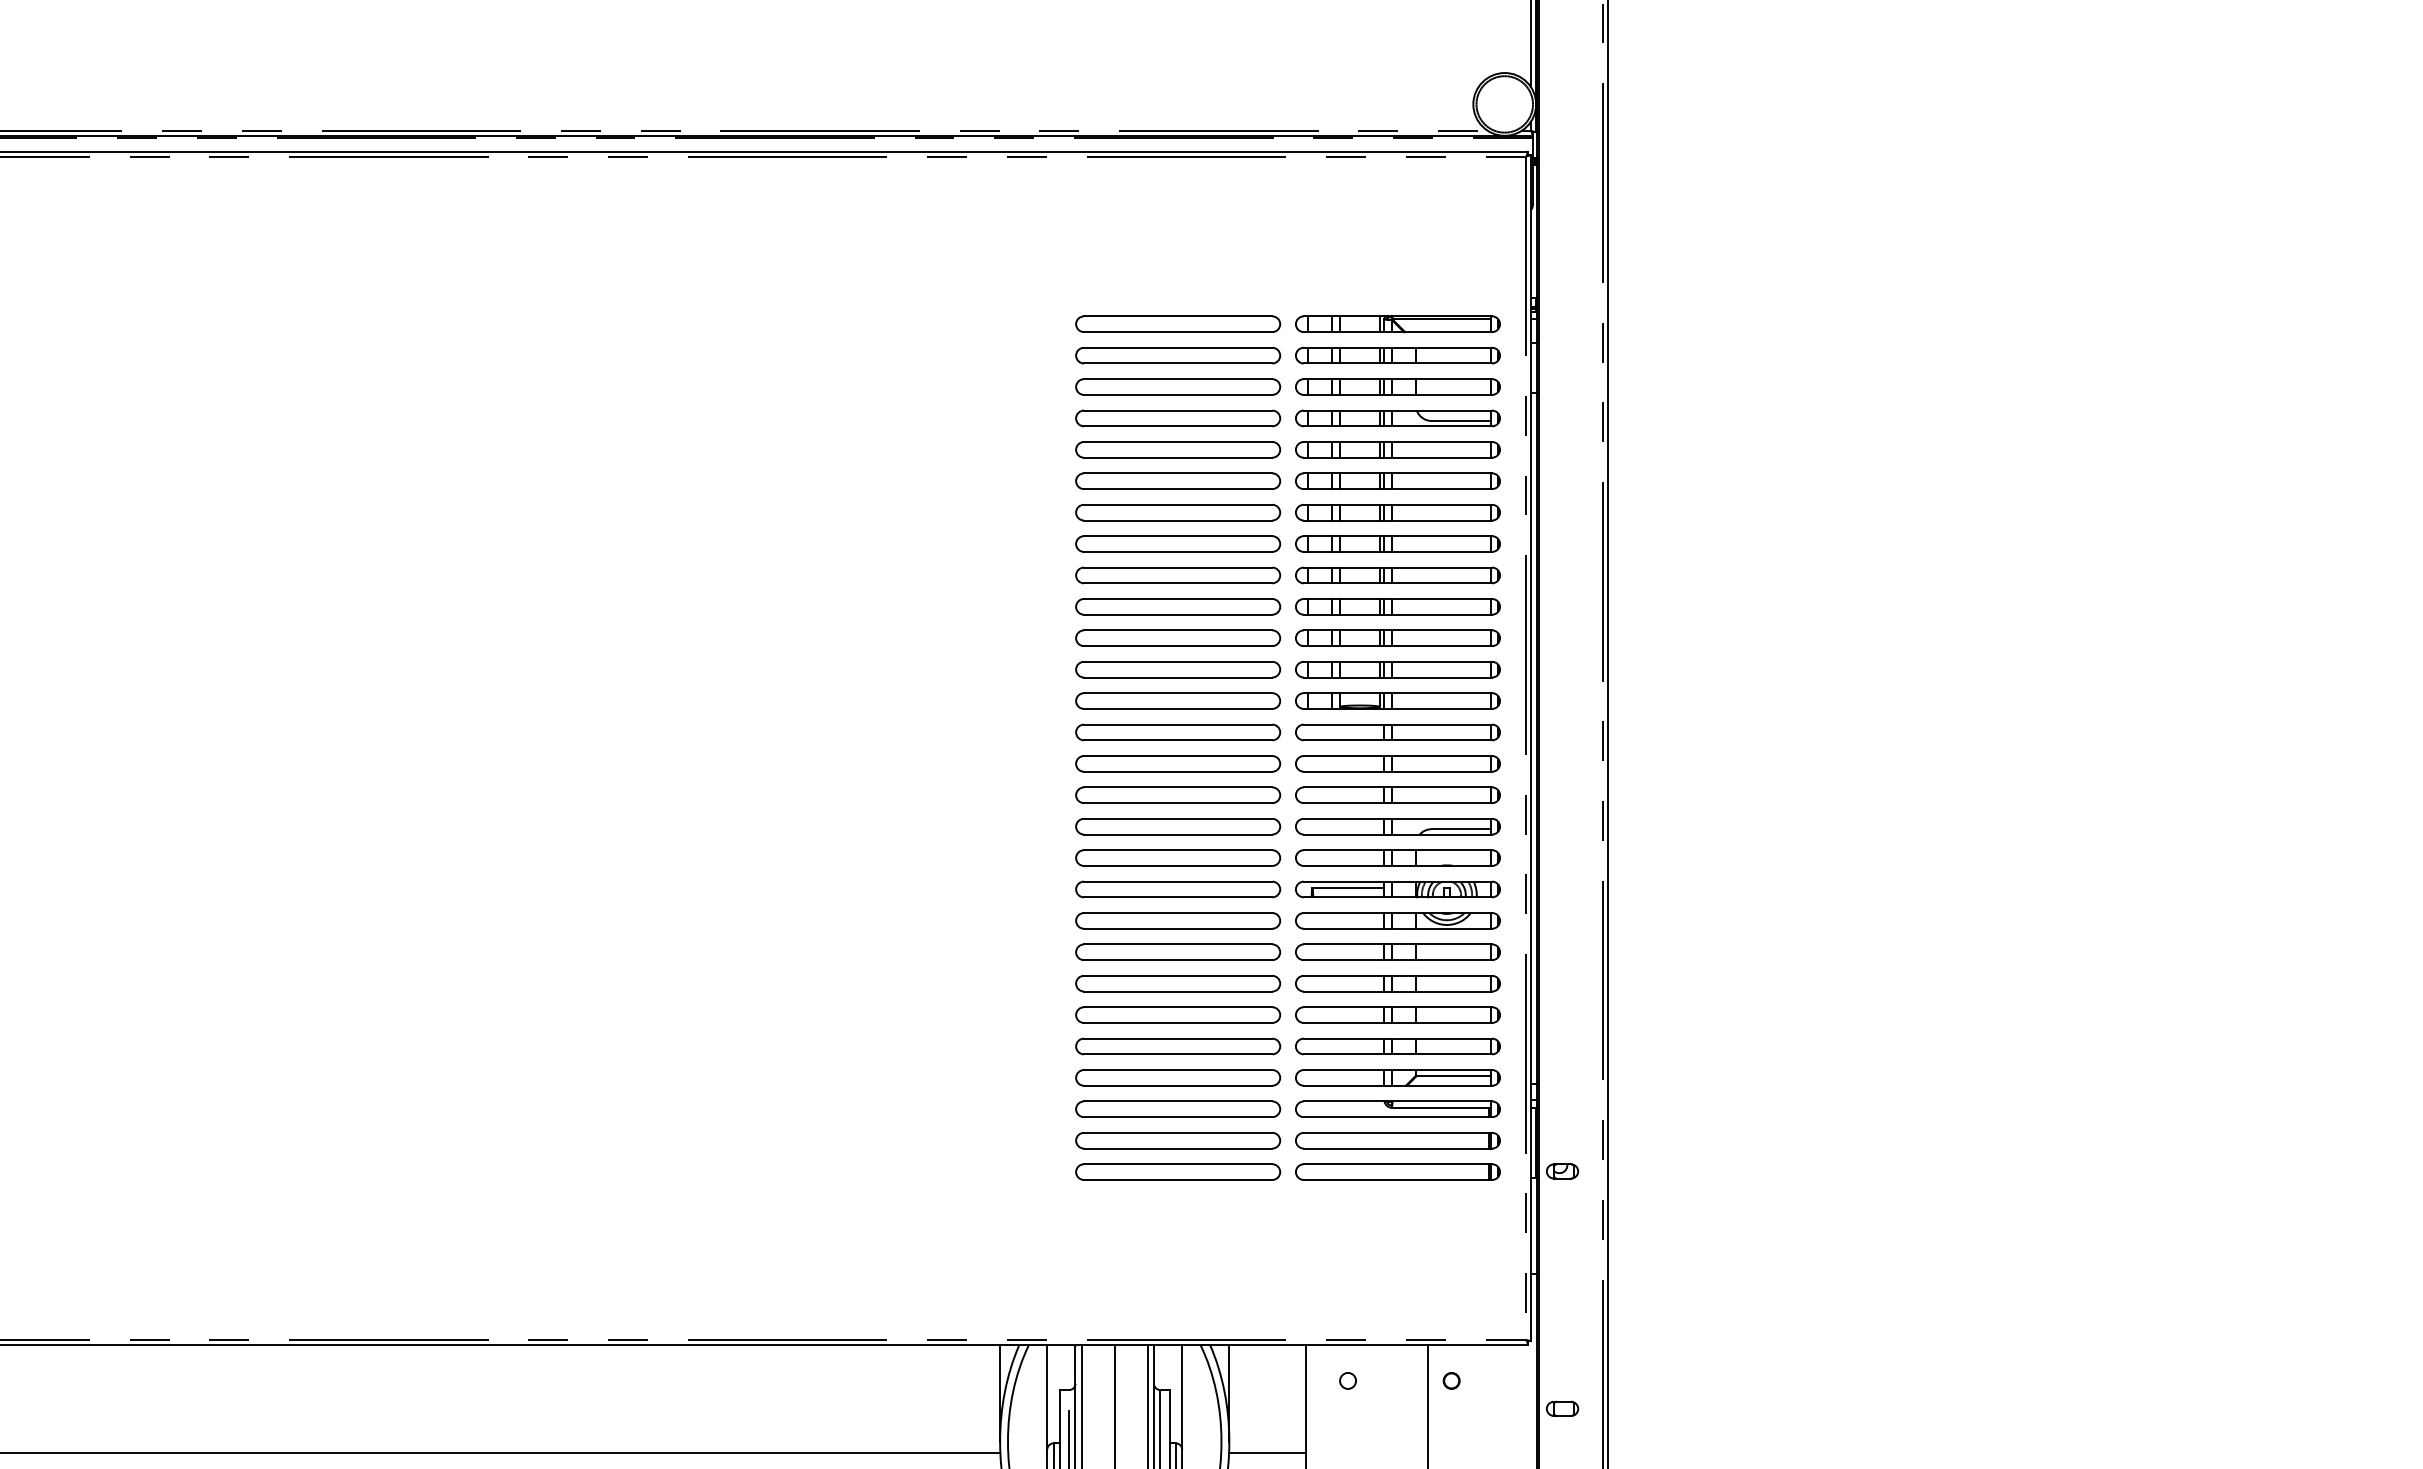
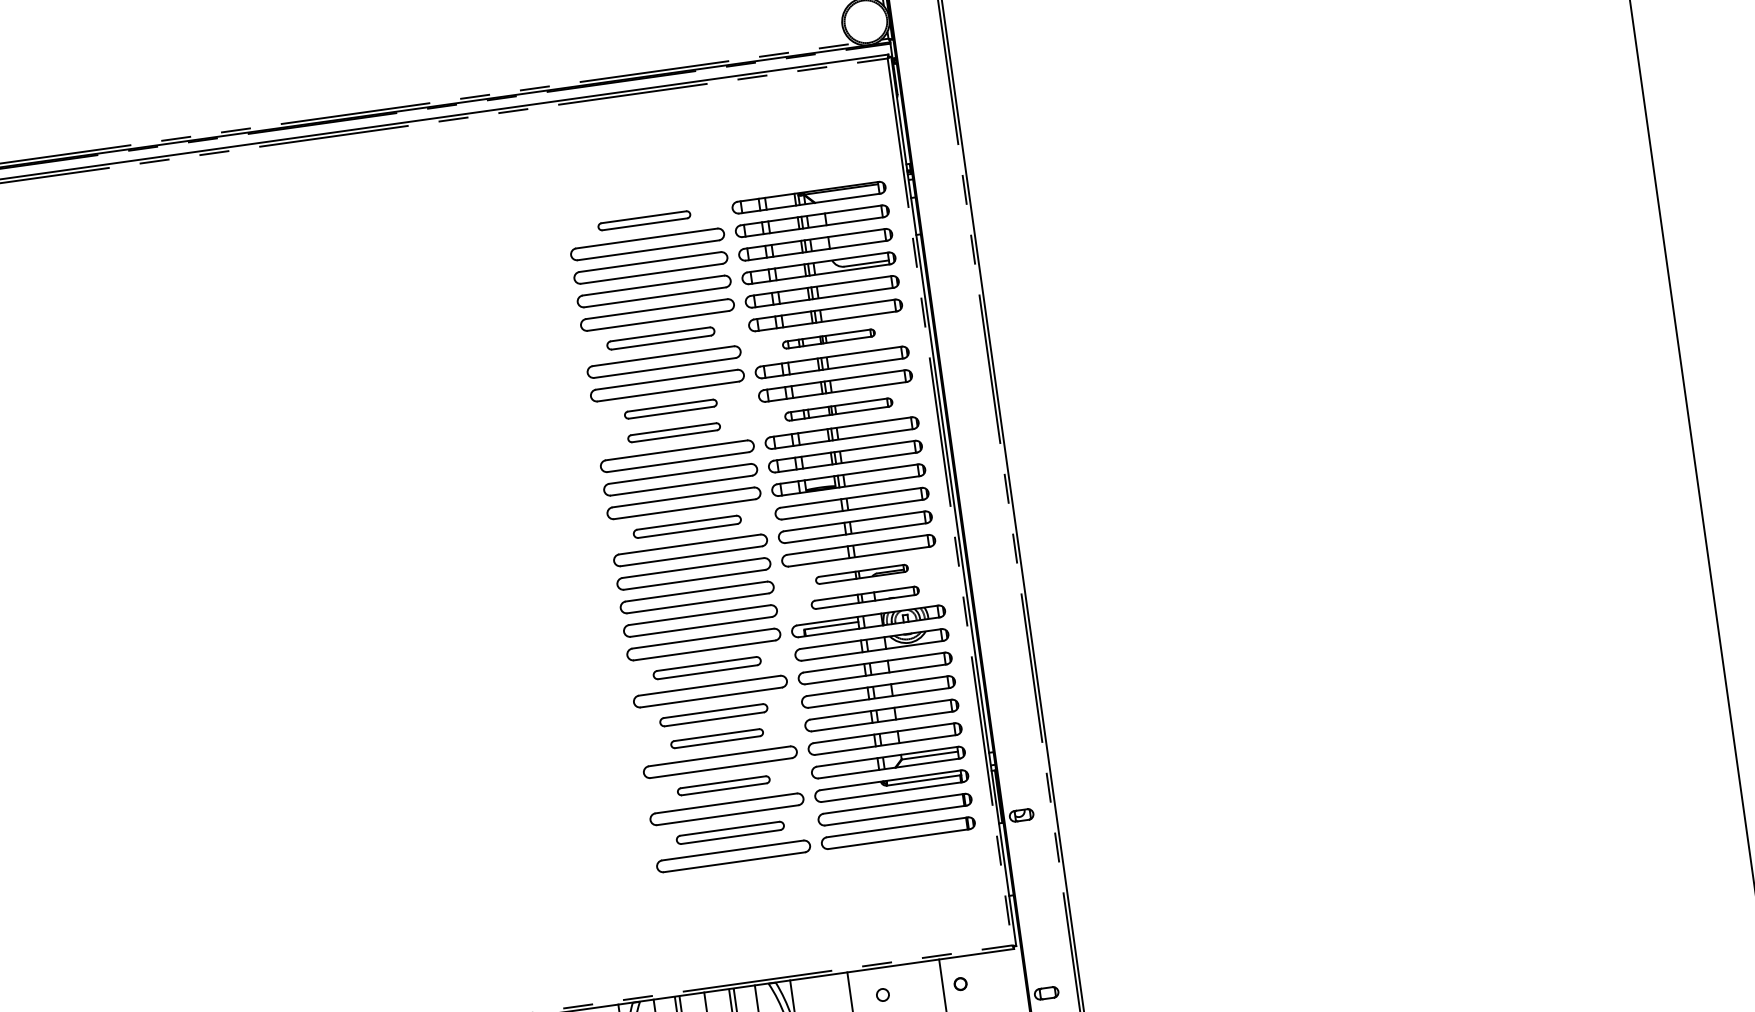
part: (1178, 323) -> (644, 220), size x0.6
part: (1178, 480) -> (661, 337), size x0.7
part: (1397, 512) -> (828, 338), size x0.6
part: (1178, 575) -> (671, 409), size x0.6
part: (1178, 606) -> (674, 432), size x0.6
part: (1397, 606) -> (838, 409), size x0.7
part: (1178, 732) -> (687, 526), size x0.7
part: (1397, 826) -> (861, 574), size x0.6
part: (1397, 857) -> (864, 597), size x0.7
part: (1178, 920) -> (707, 667), size x0.7
part: (1178, 983) -> (714, 714), size x0.7
part: (1178, 1014) -> (717, 738), size x0.6
part: (1178, 1077) -> (723, 785), size x0.6
part: (1178, 1140) -> (730, 832), size x0.7

